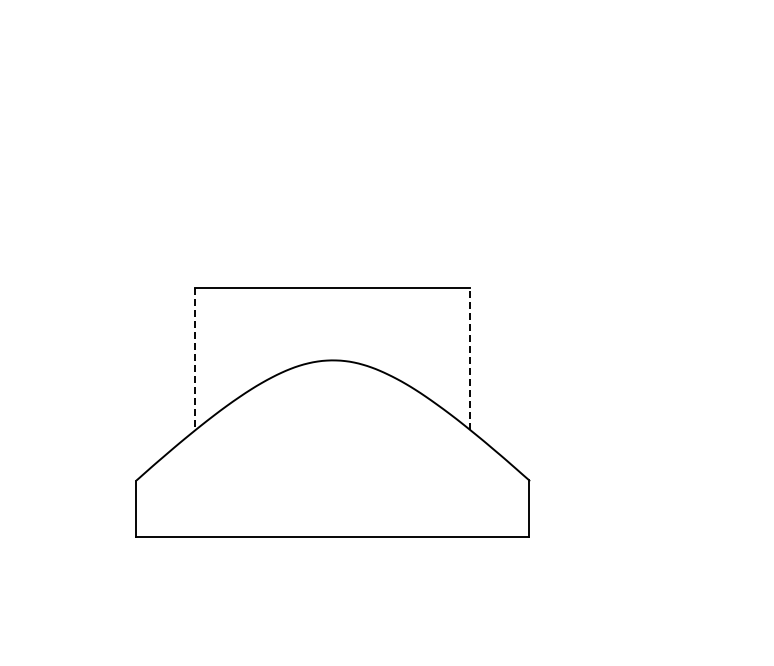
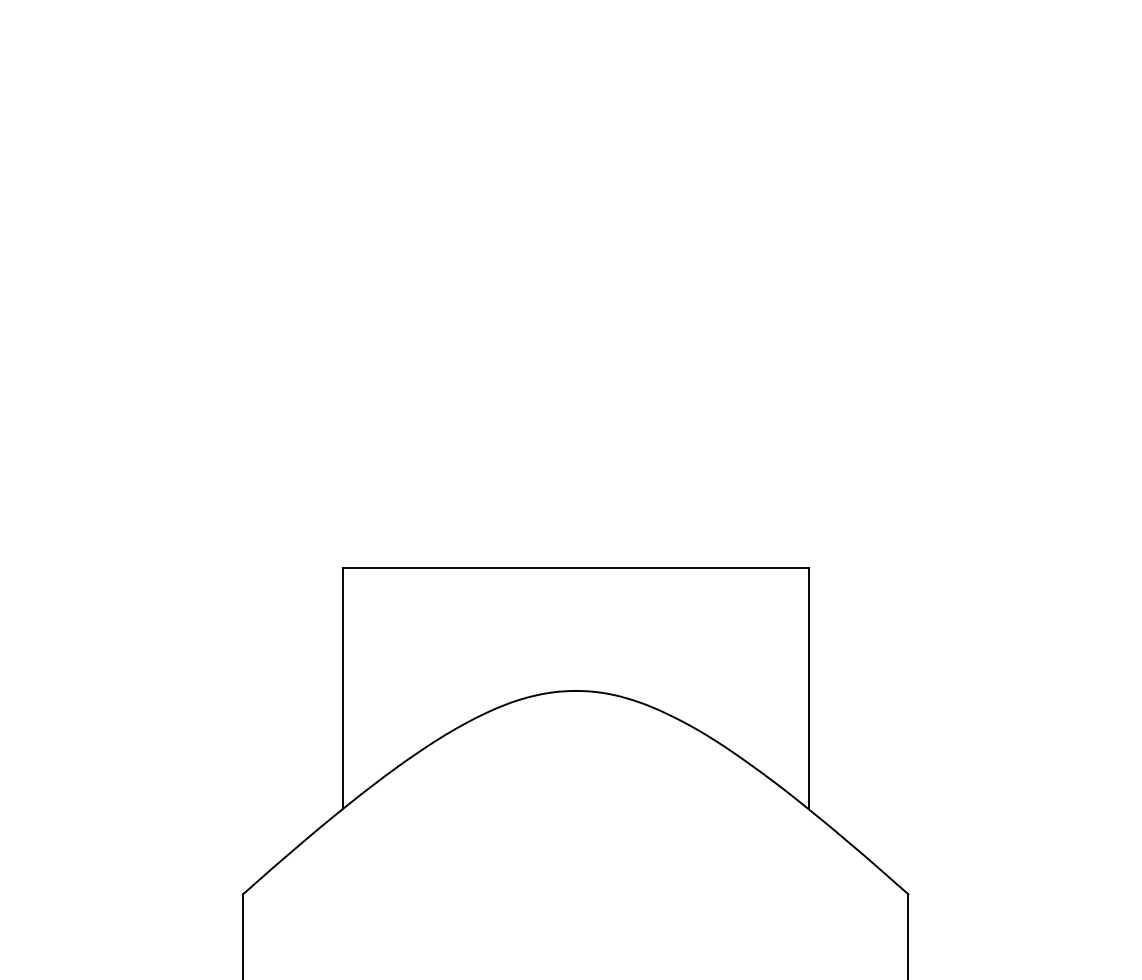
line: (470, 358) -> (808, 687), dashed -> solid
line: (195, 359) -> (342, 689), dashed -> solid

